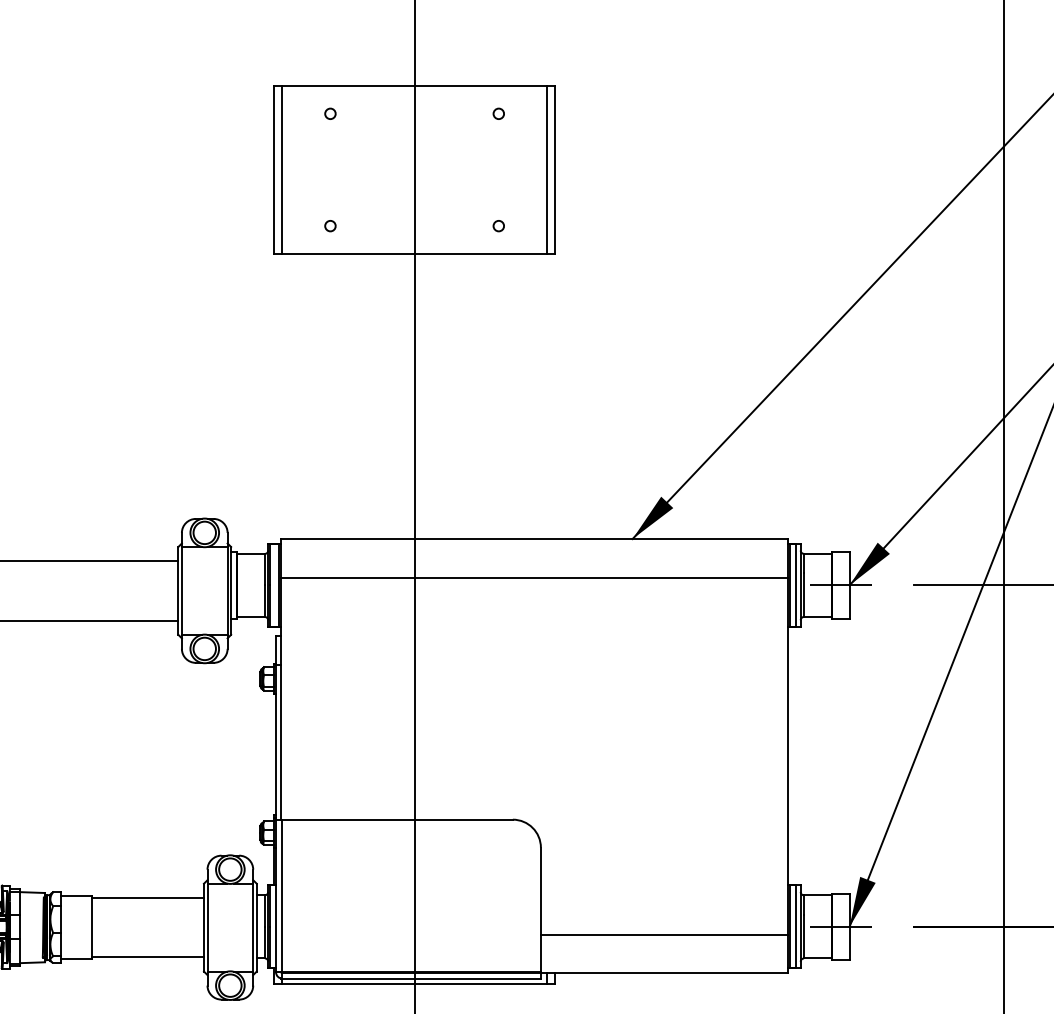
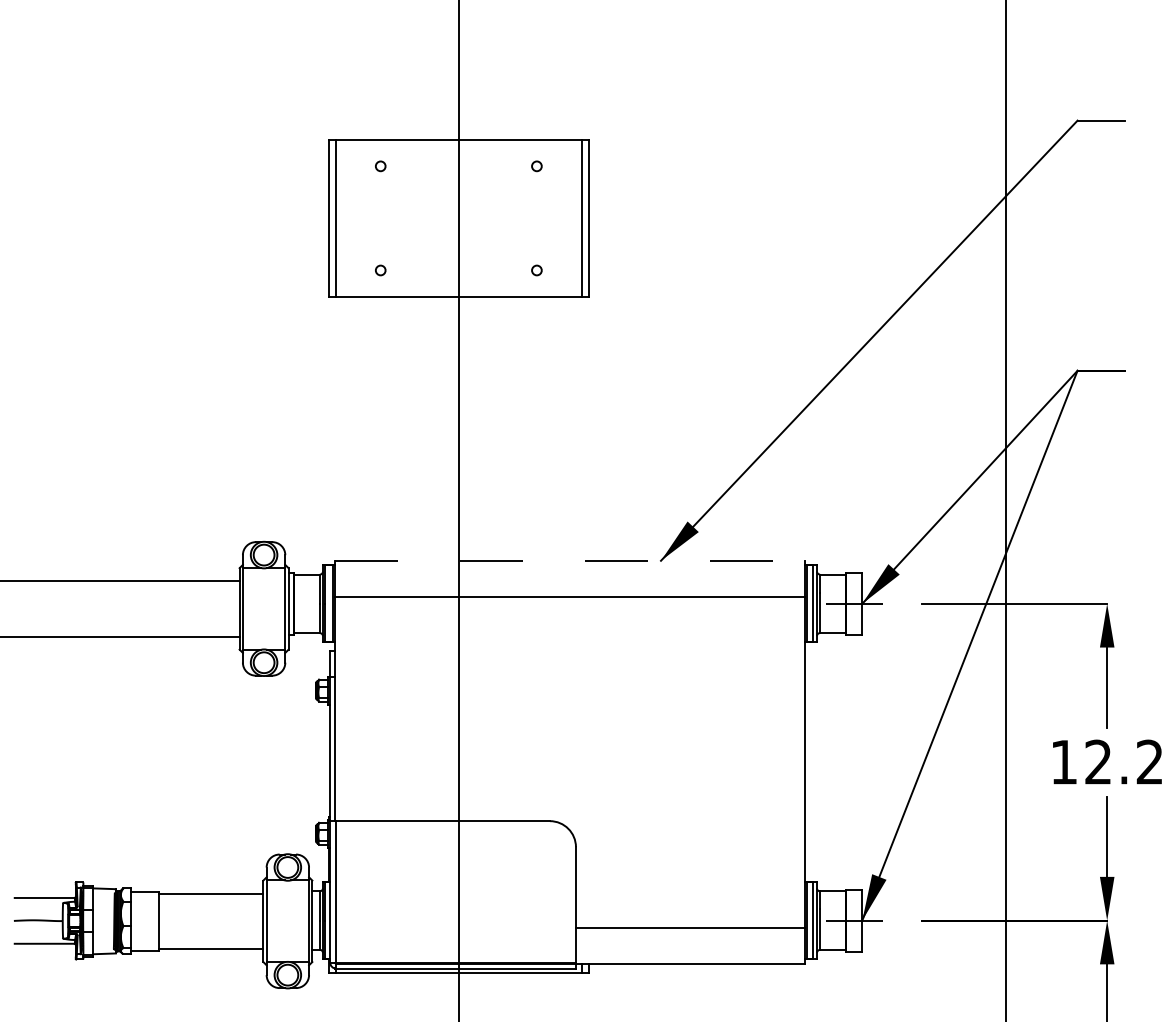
line: (533, 538) -> (569, 560), solid -> dashed

